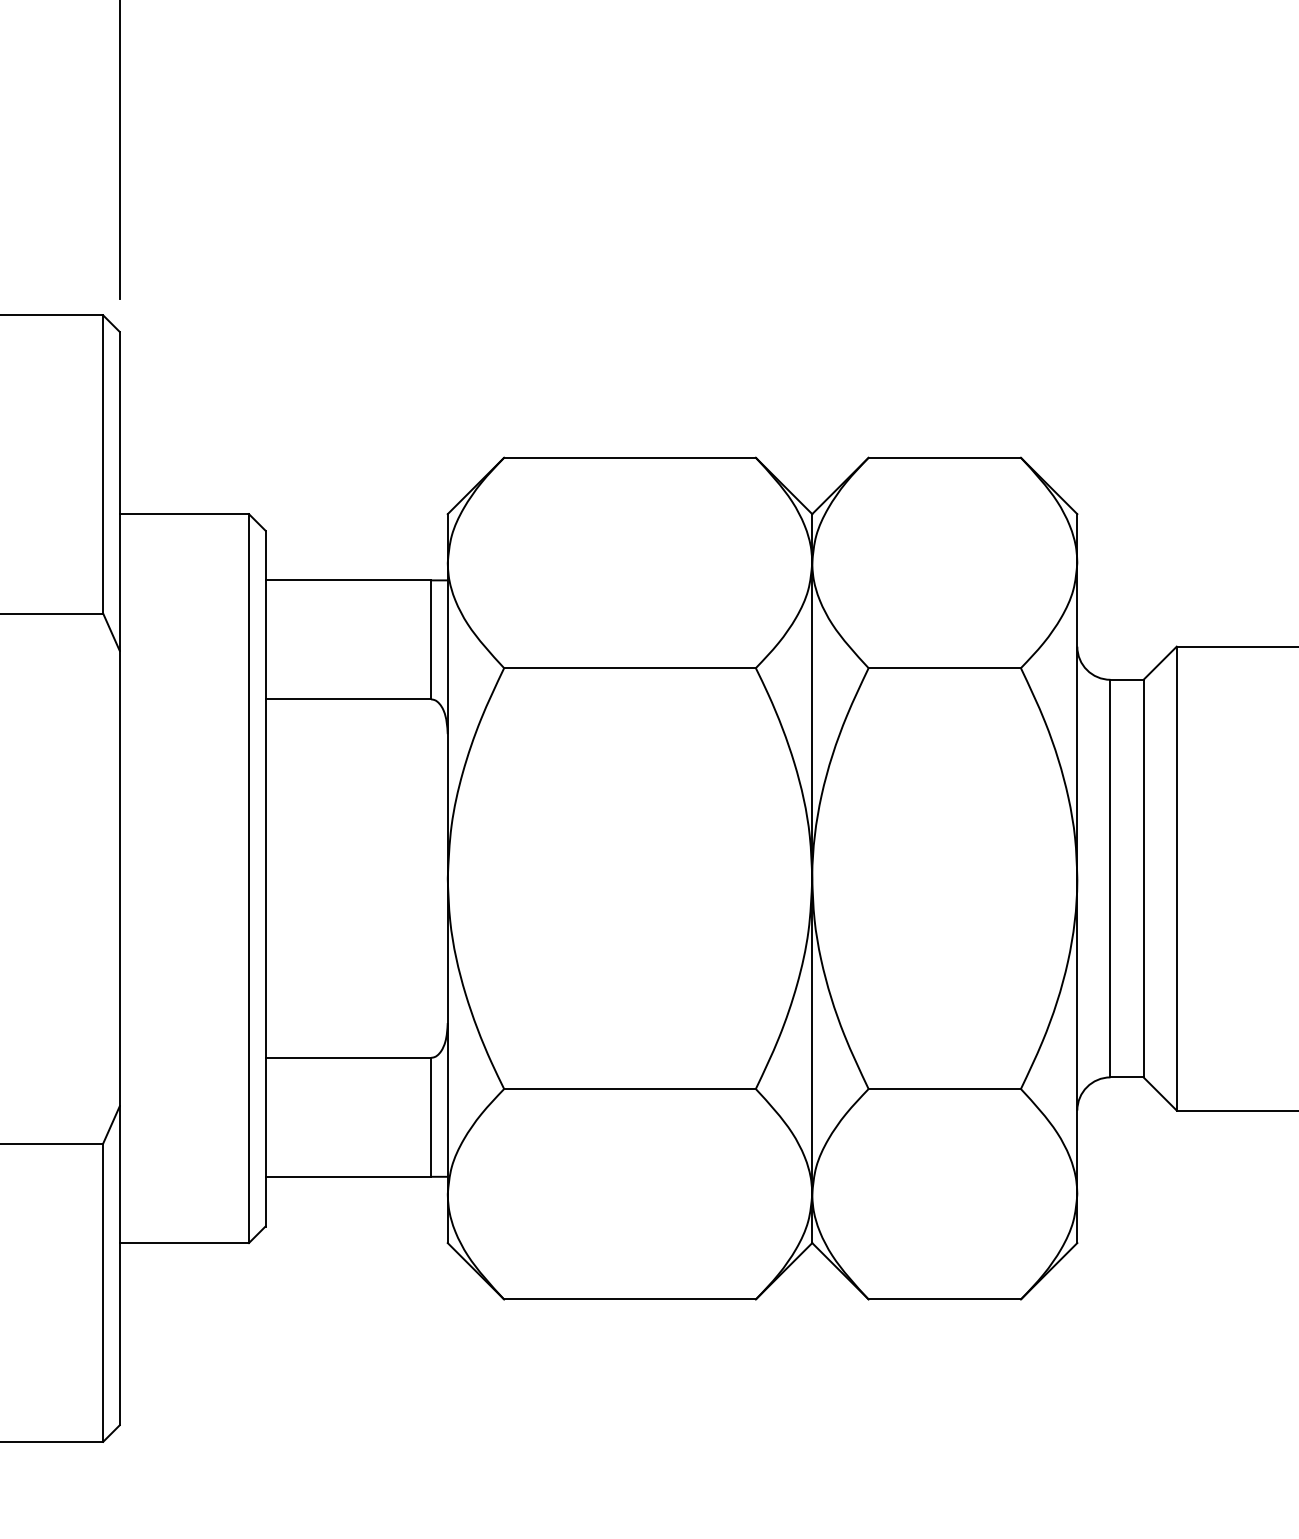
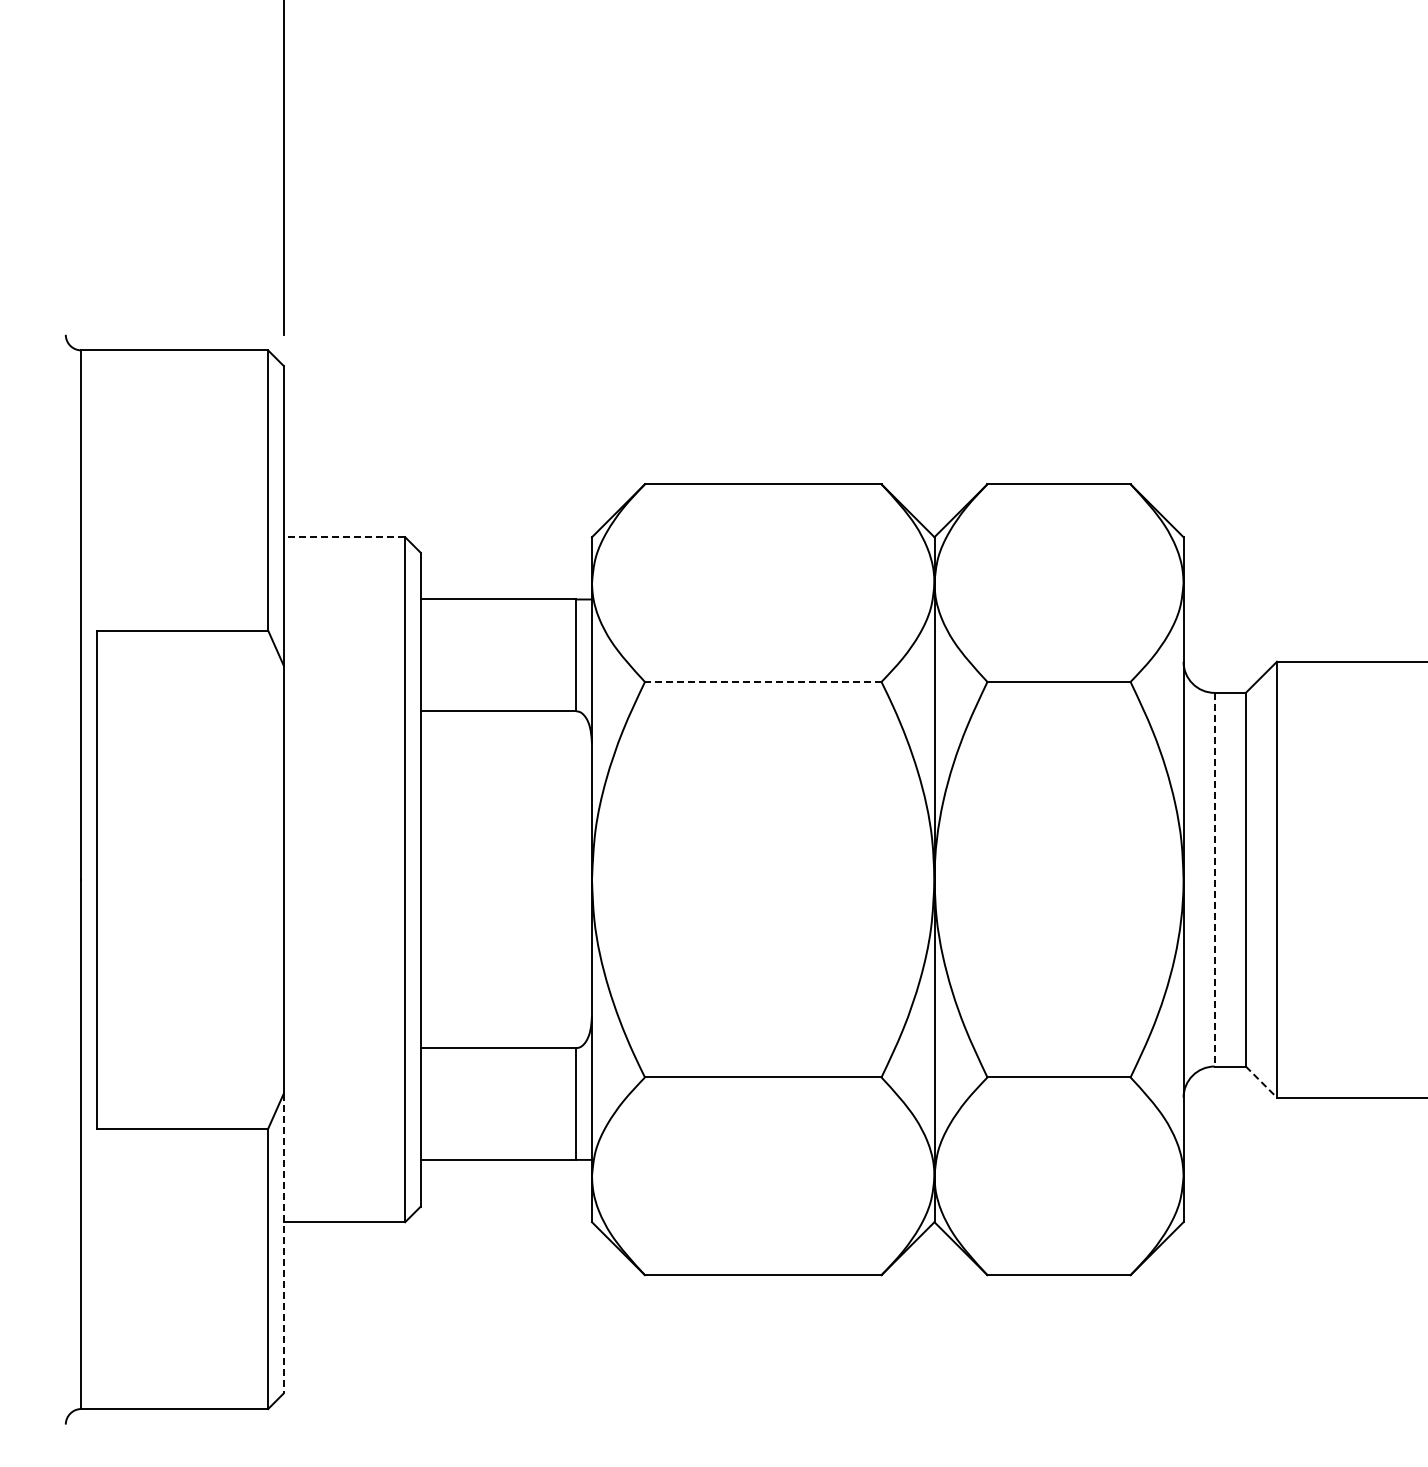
line: (184, 514) -> (344, 537), solid -> dashed
line: (629, 667) -> (762, 681), solid -> dashed
line: (1110, 878) -> (1214, 879), solid -> dashed
line: (1160, 1094) -> (1261, 1082), solid -> dashed
line: (119, 1265) -> (283, 1243), solid -> dashed

